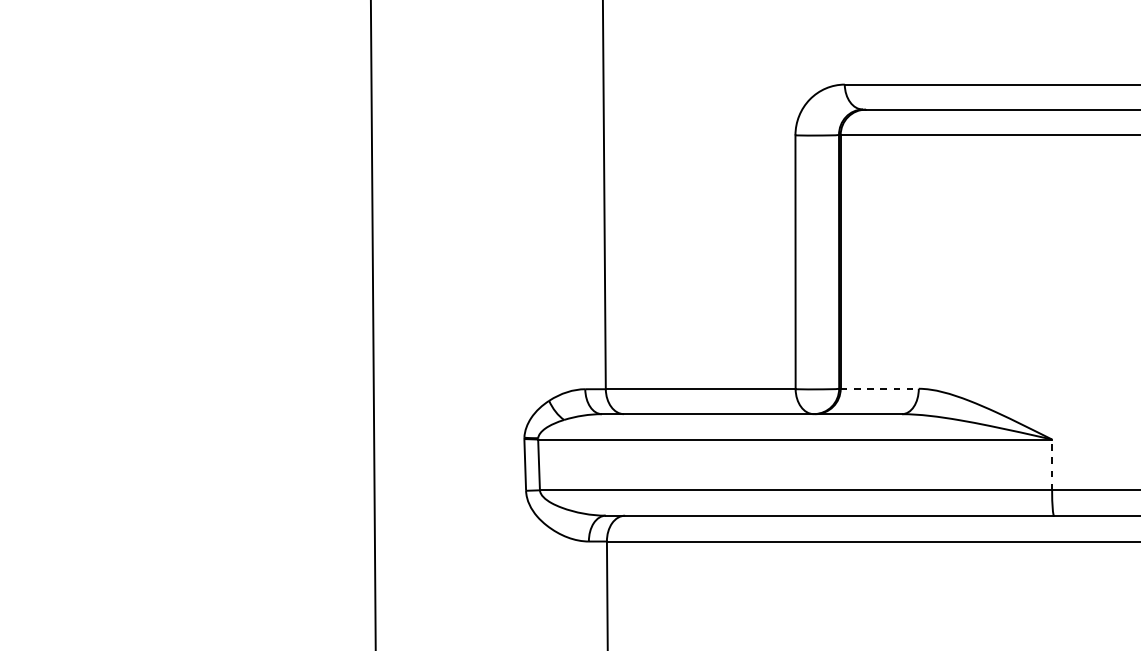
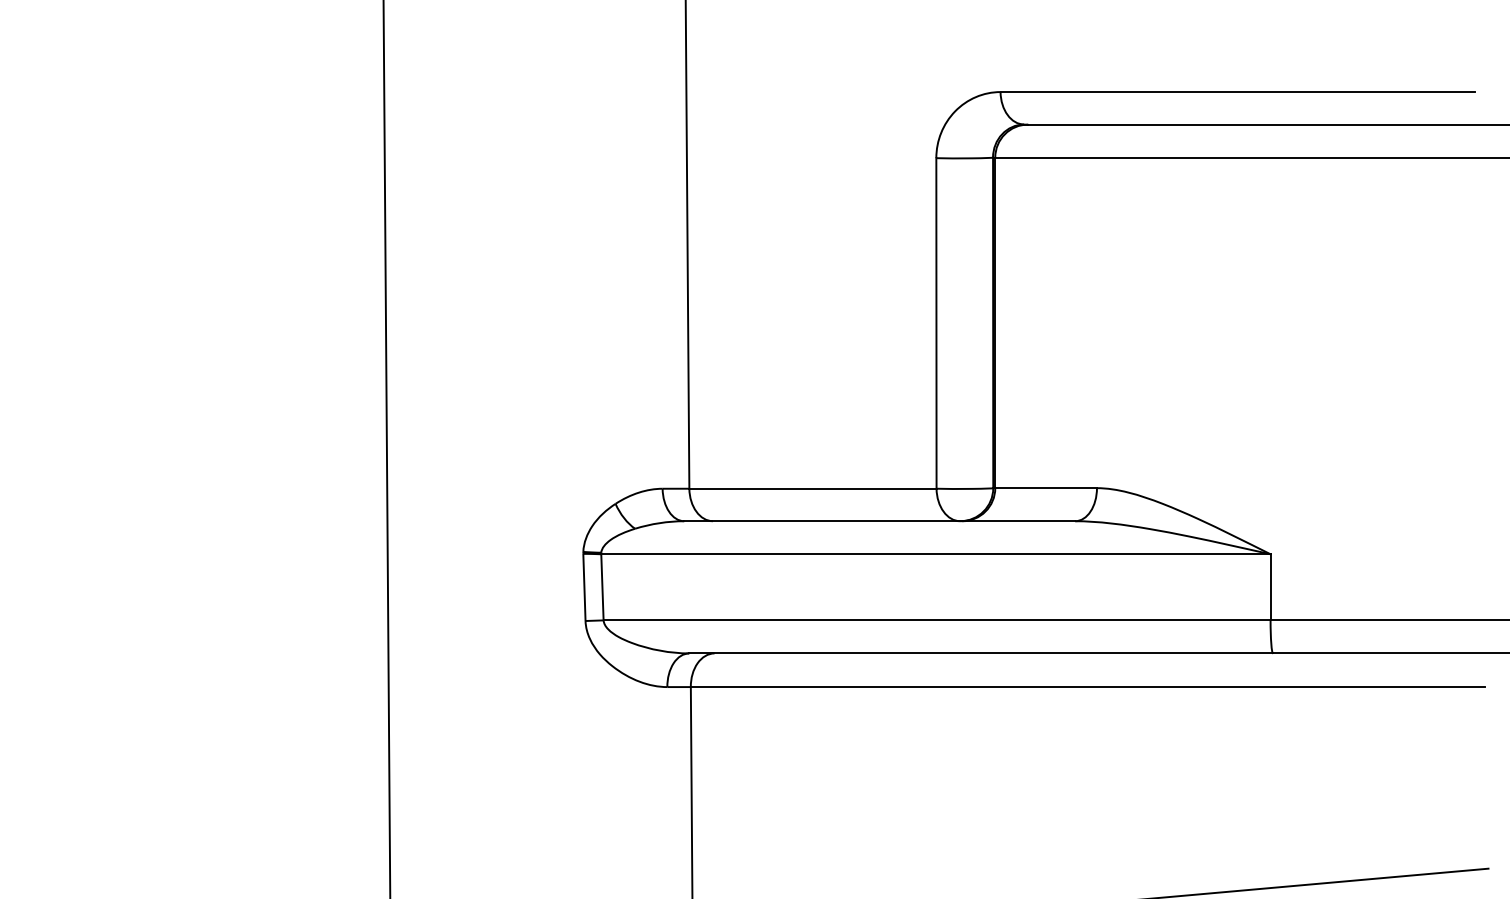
line: (880, 389) -> (1046, 488), dashed -> solid
line: (1052, 464) -> (1270, 586), dashed -> solid

